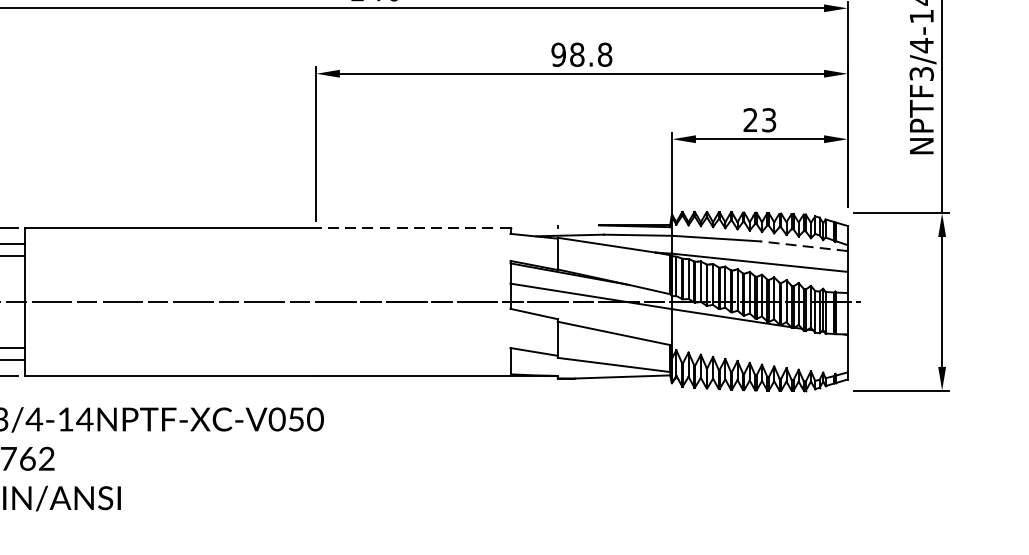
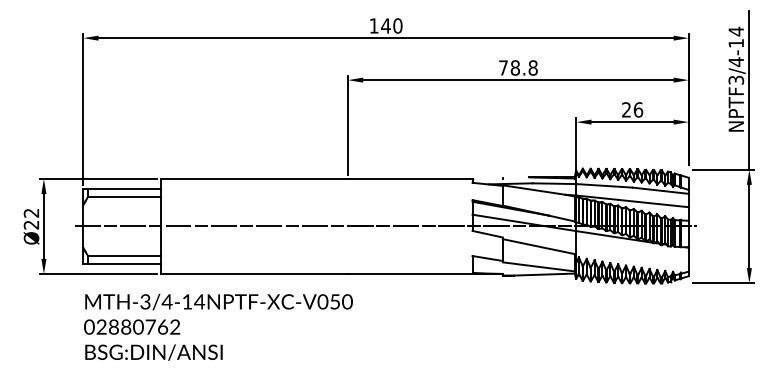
text: (558, 54) -> (503, 67), 98.8 -> 78.8
text: (769, 119) -> (638, 109), 23 -> 26
line: (412, 227) -> (409, 178), dashed -> solid
line: (803, 245) -> (660, 190), dashed -> solid

